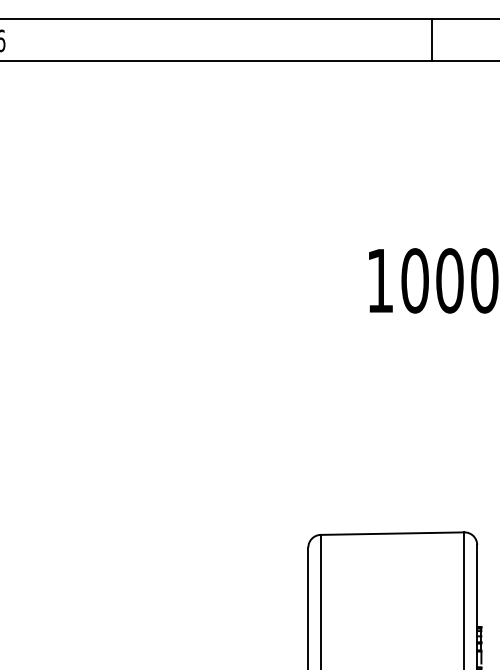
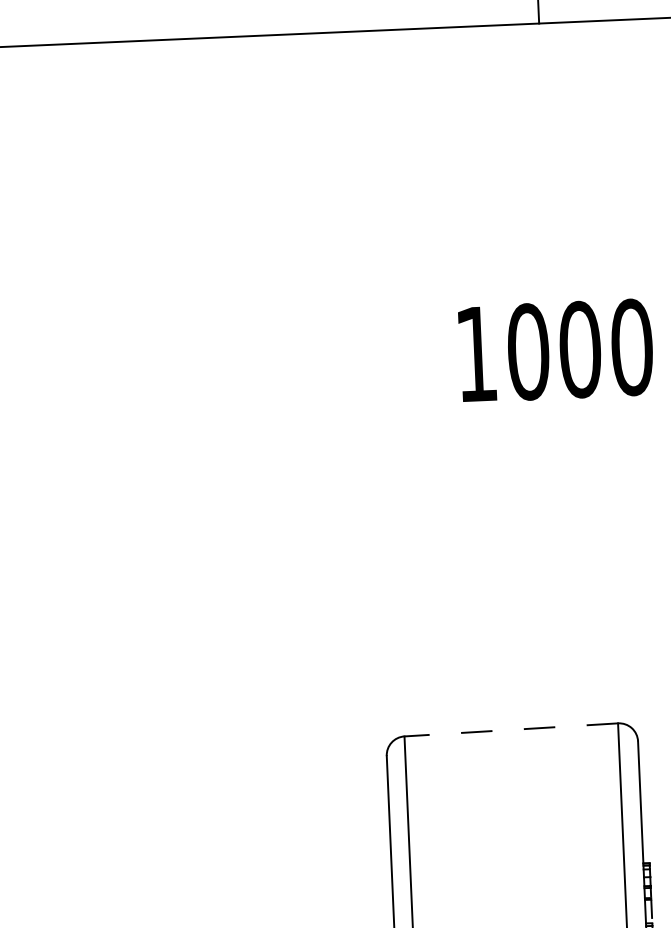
line: (392, 533) -> (511, 729), solid -> dashed

